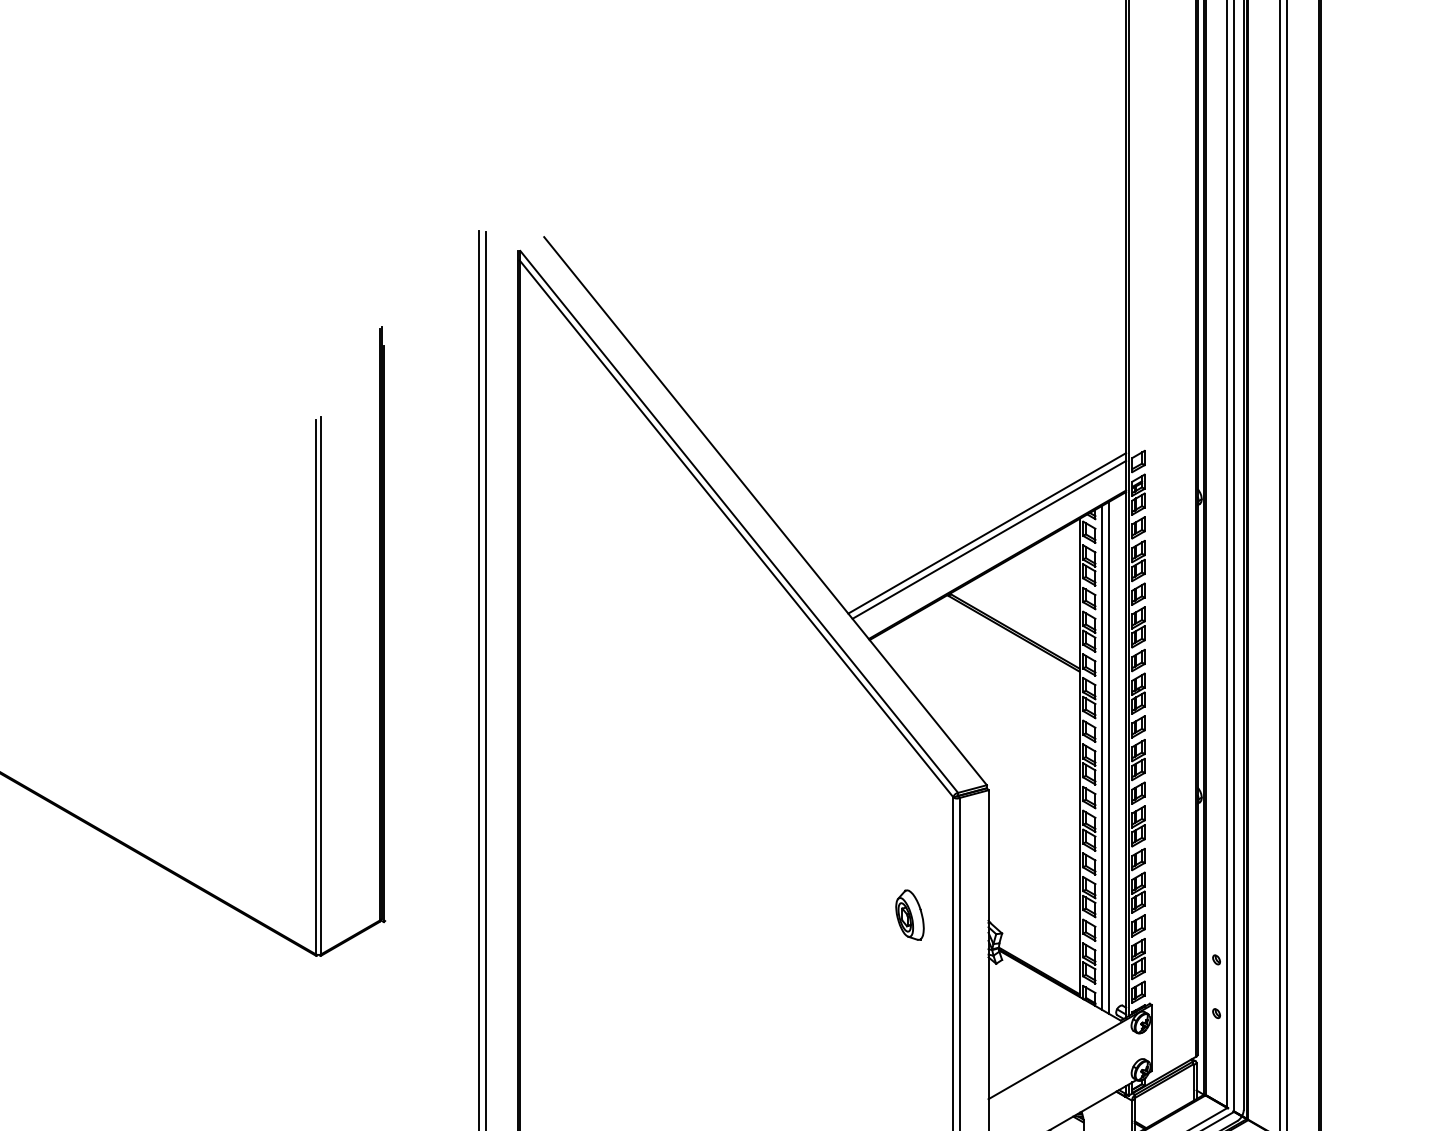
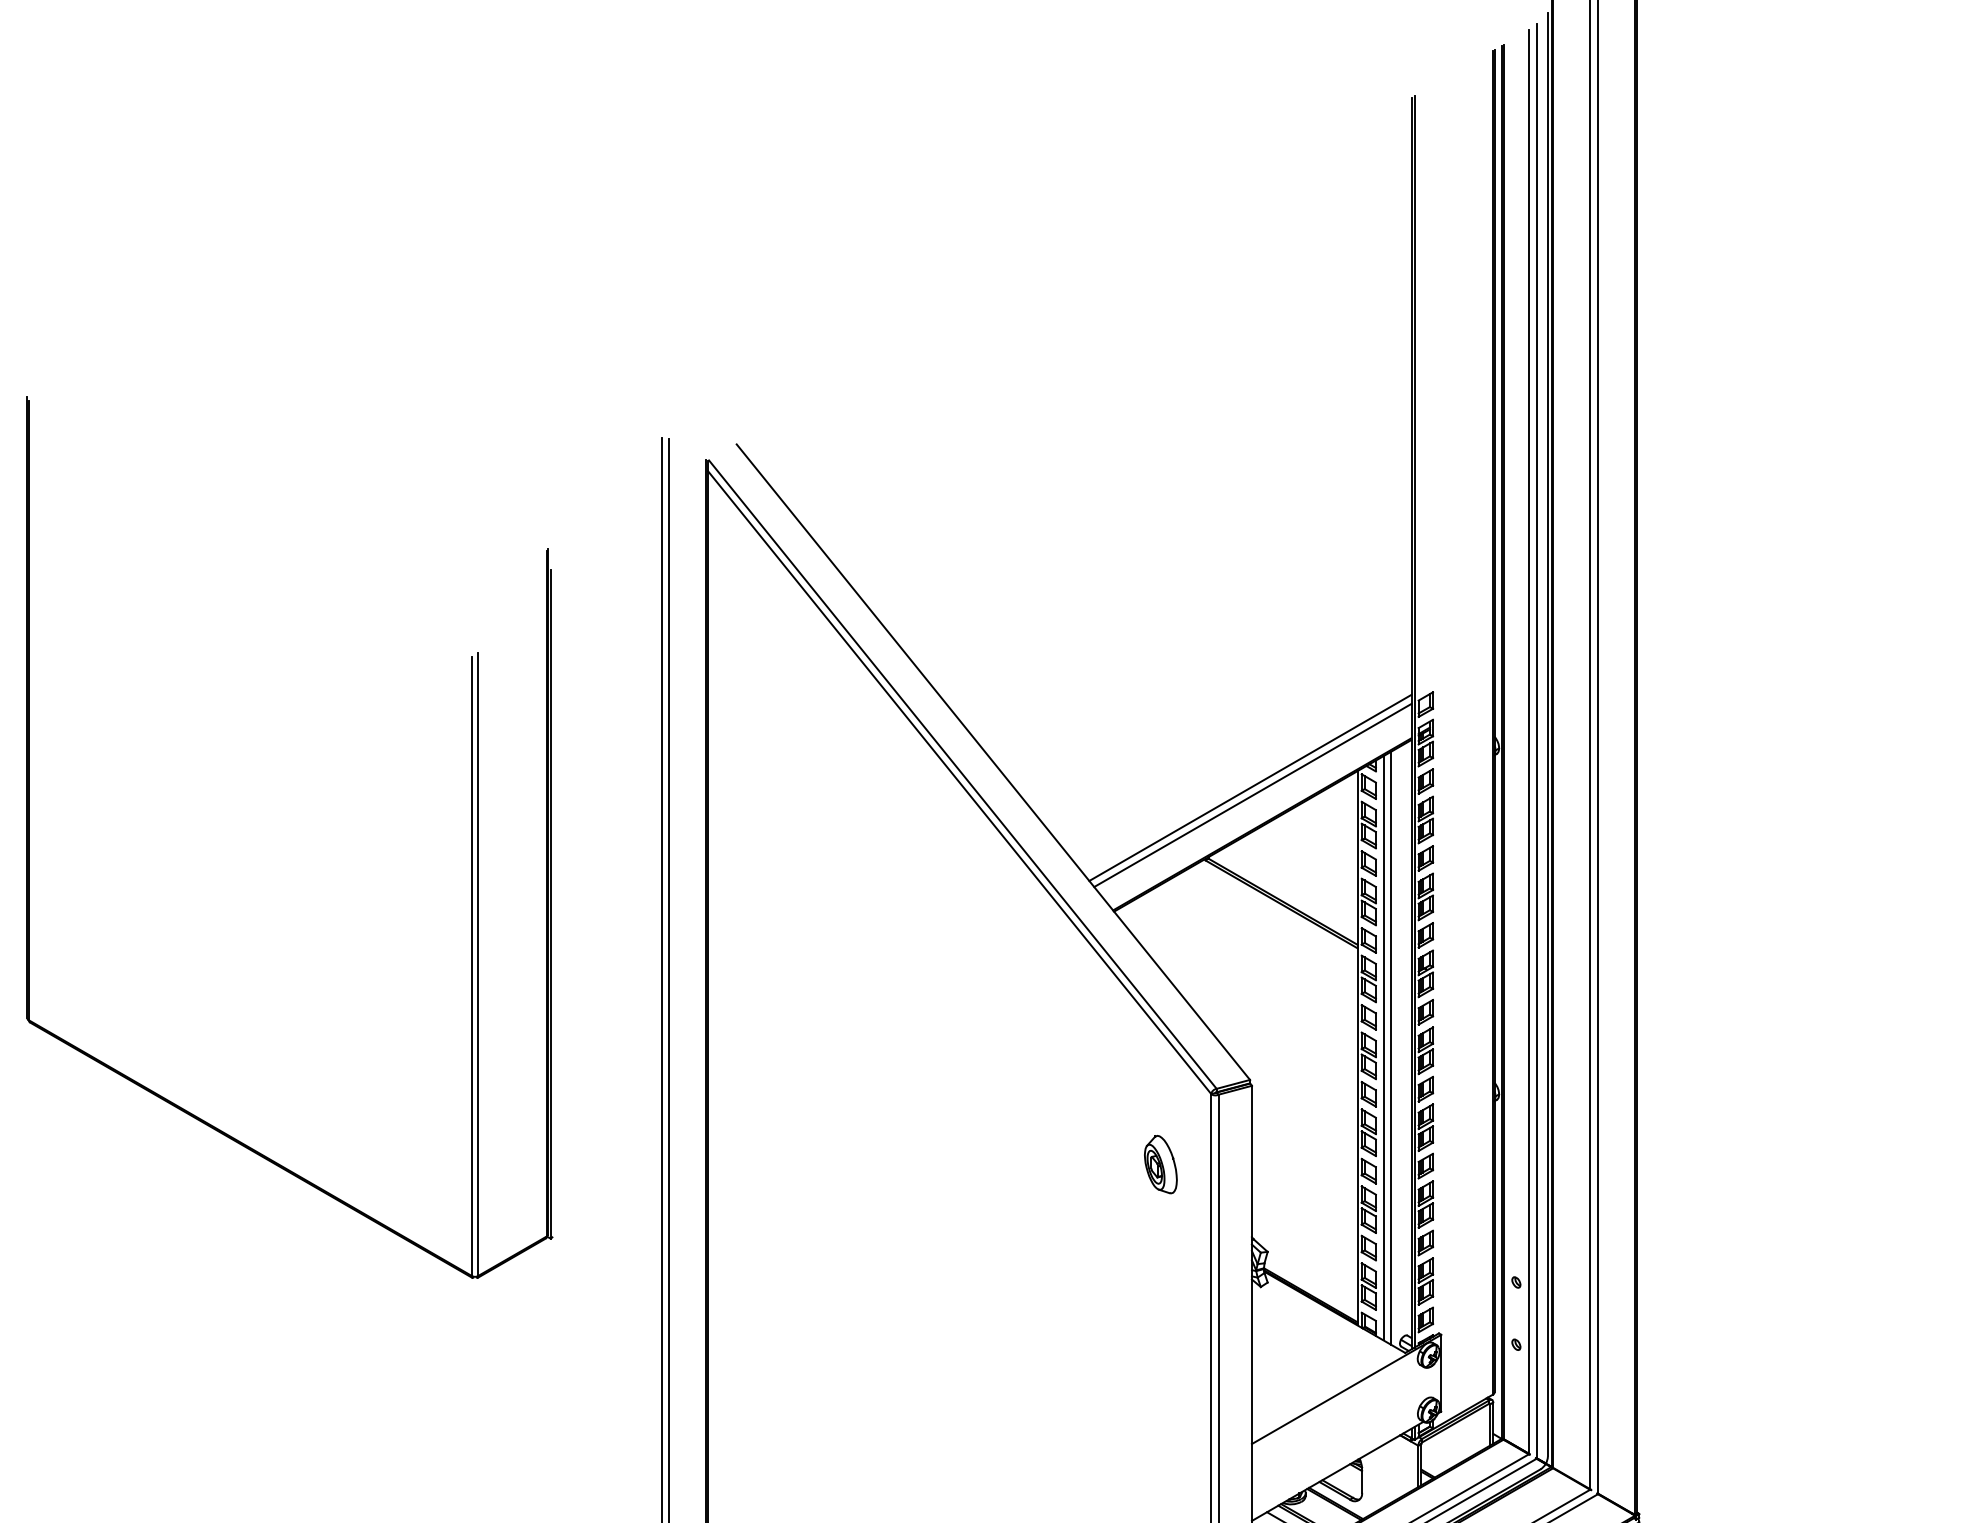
part: (909, 915) -> (1160, 1164), moved

